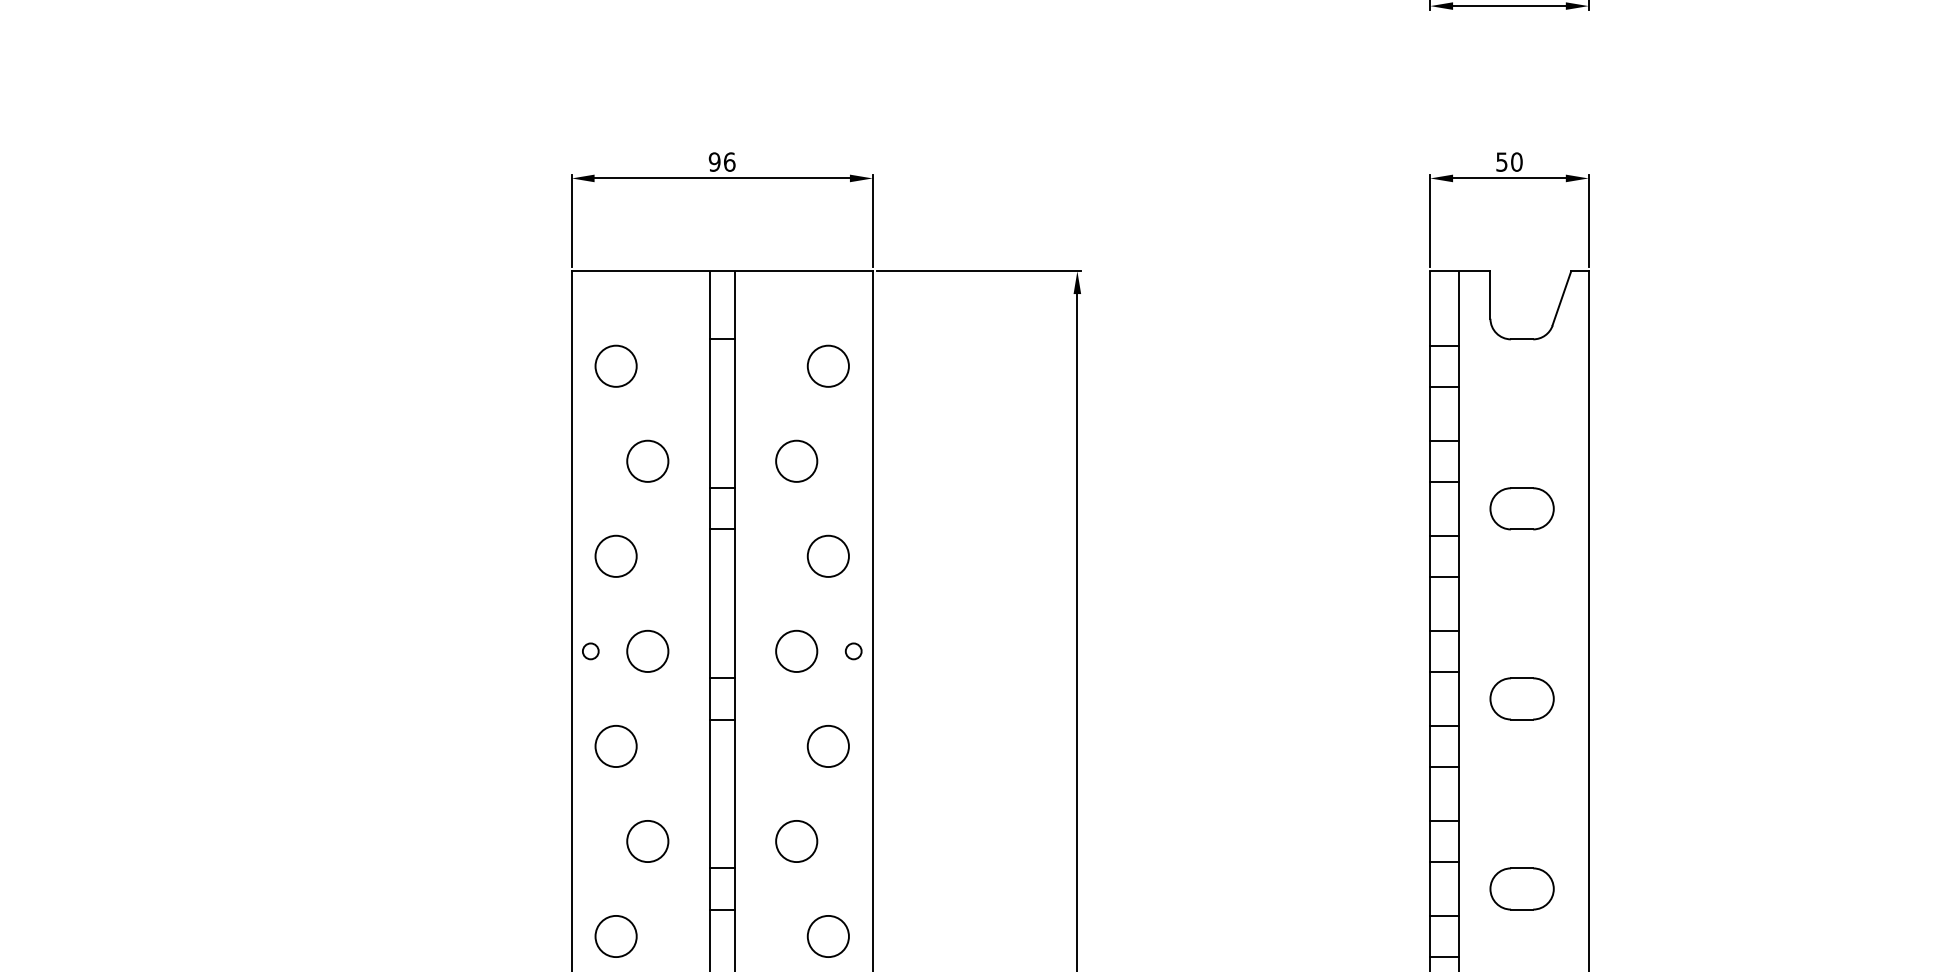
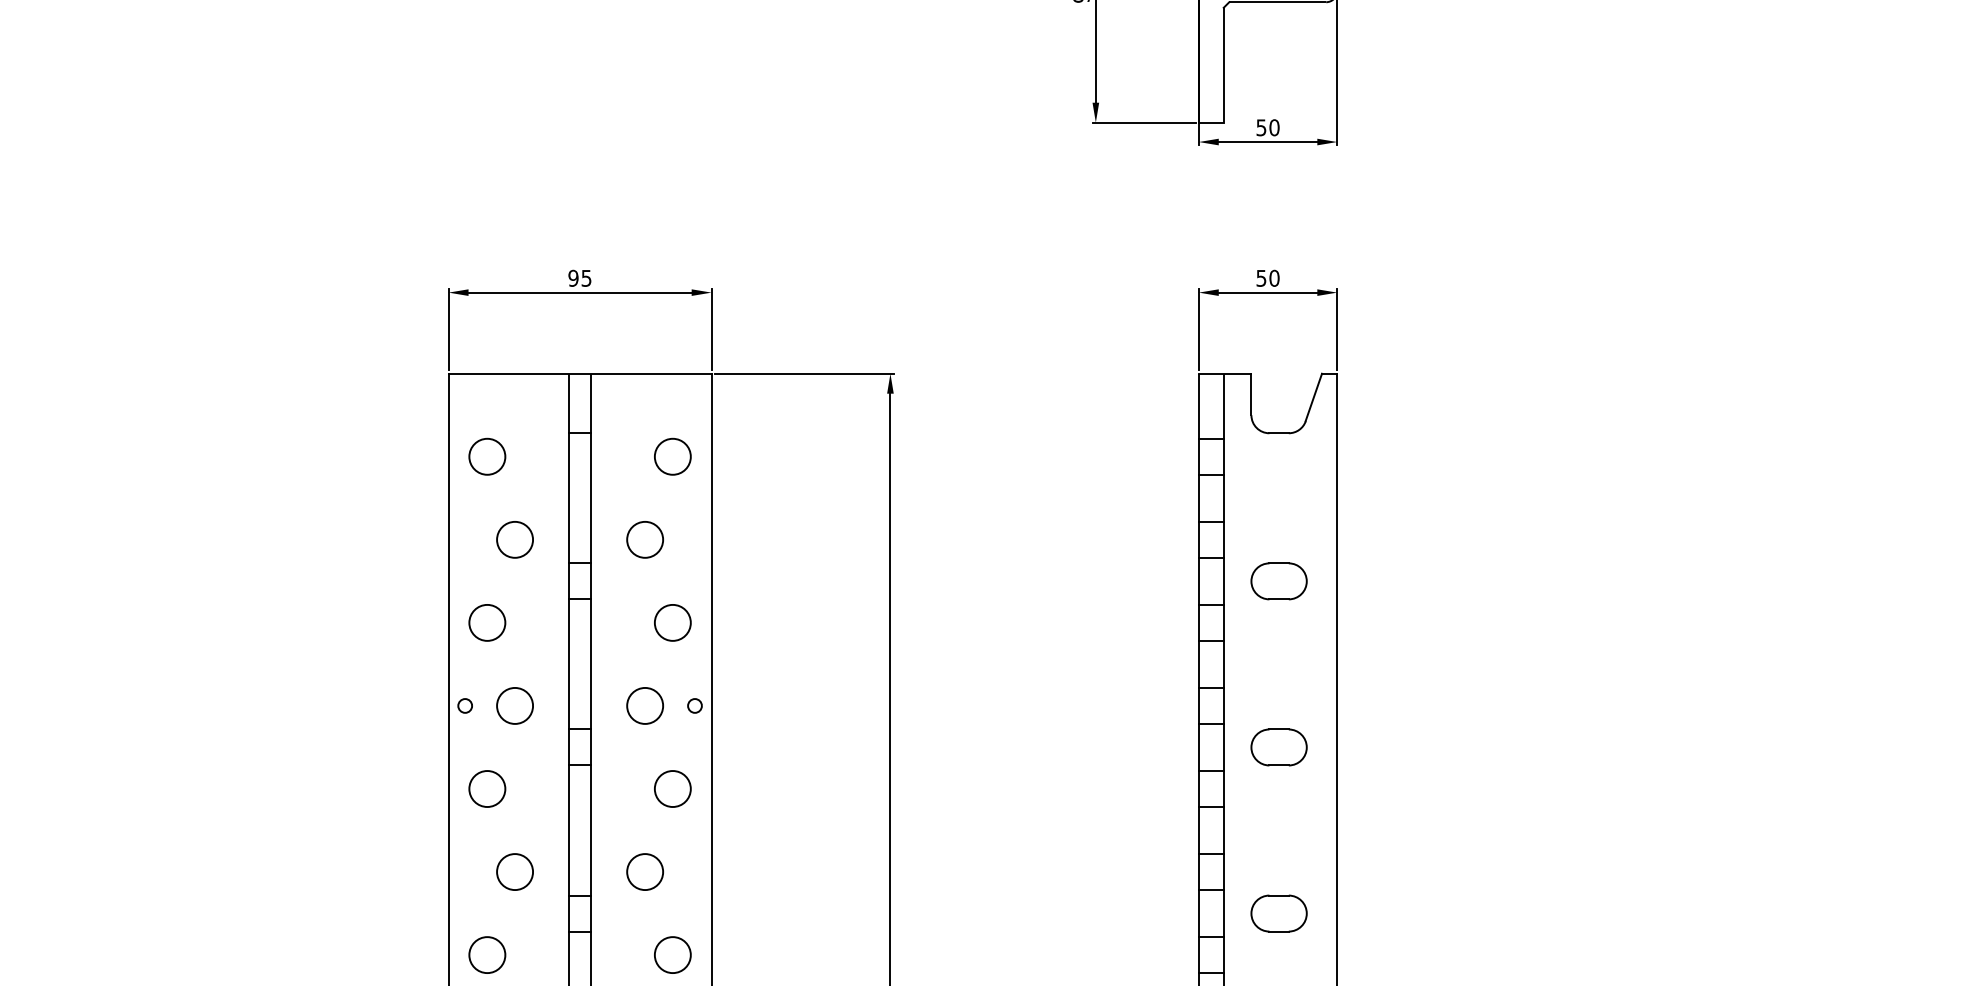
text: (729, 161) -> (586, 277), 96 -> 95

